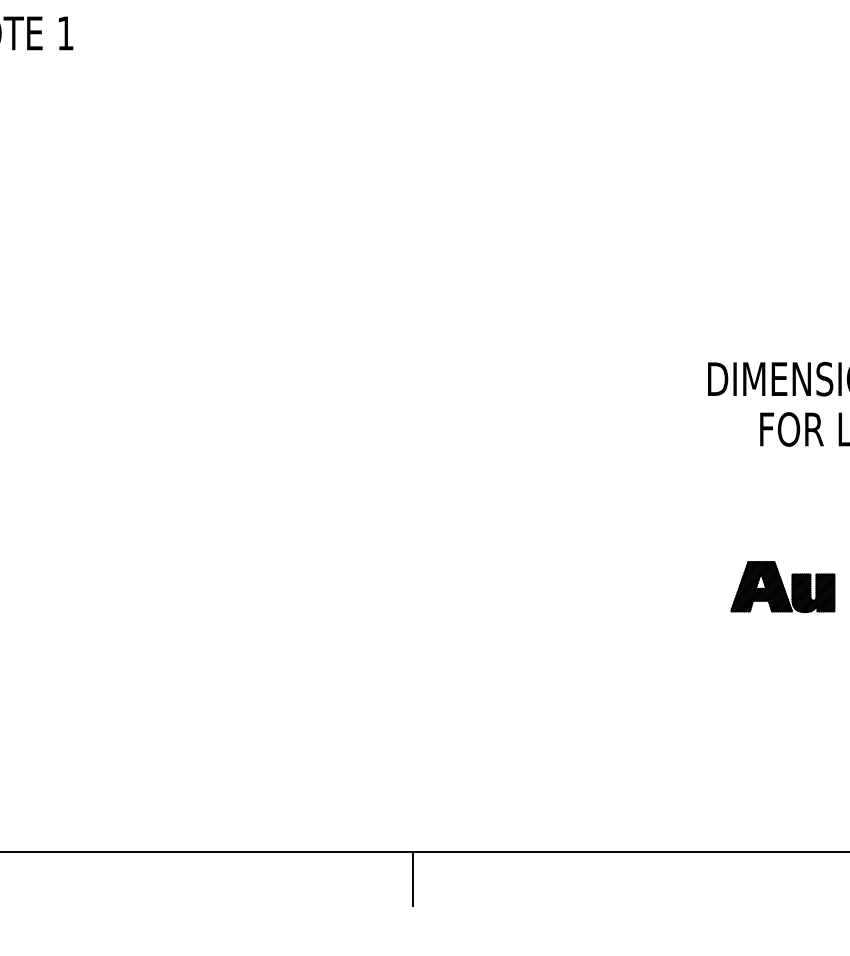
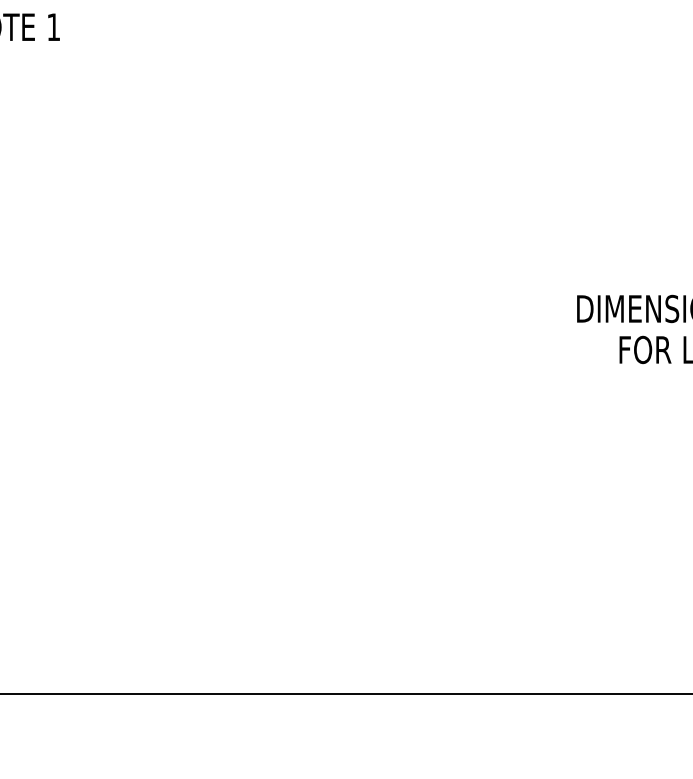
part: (782, 587) -> (637, 478), removed
line: (412, 878) -> (336, 715), removed

